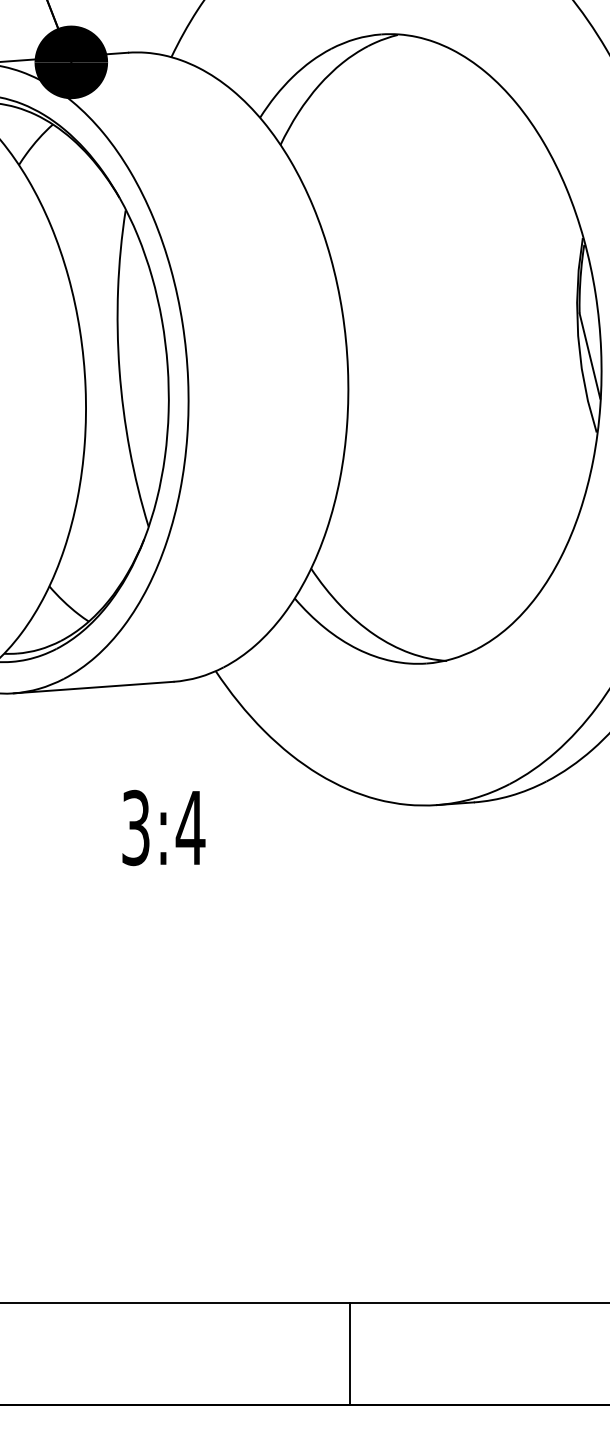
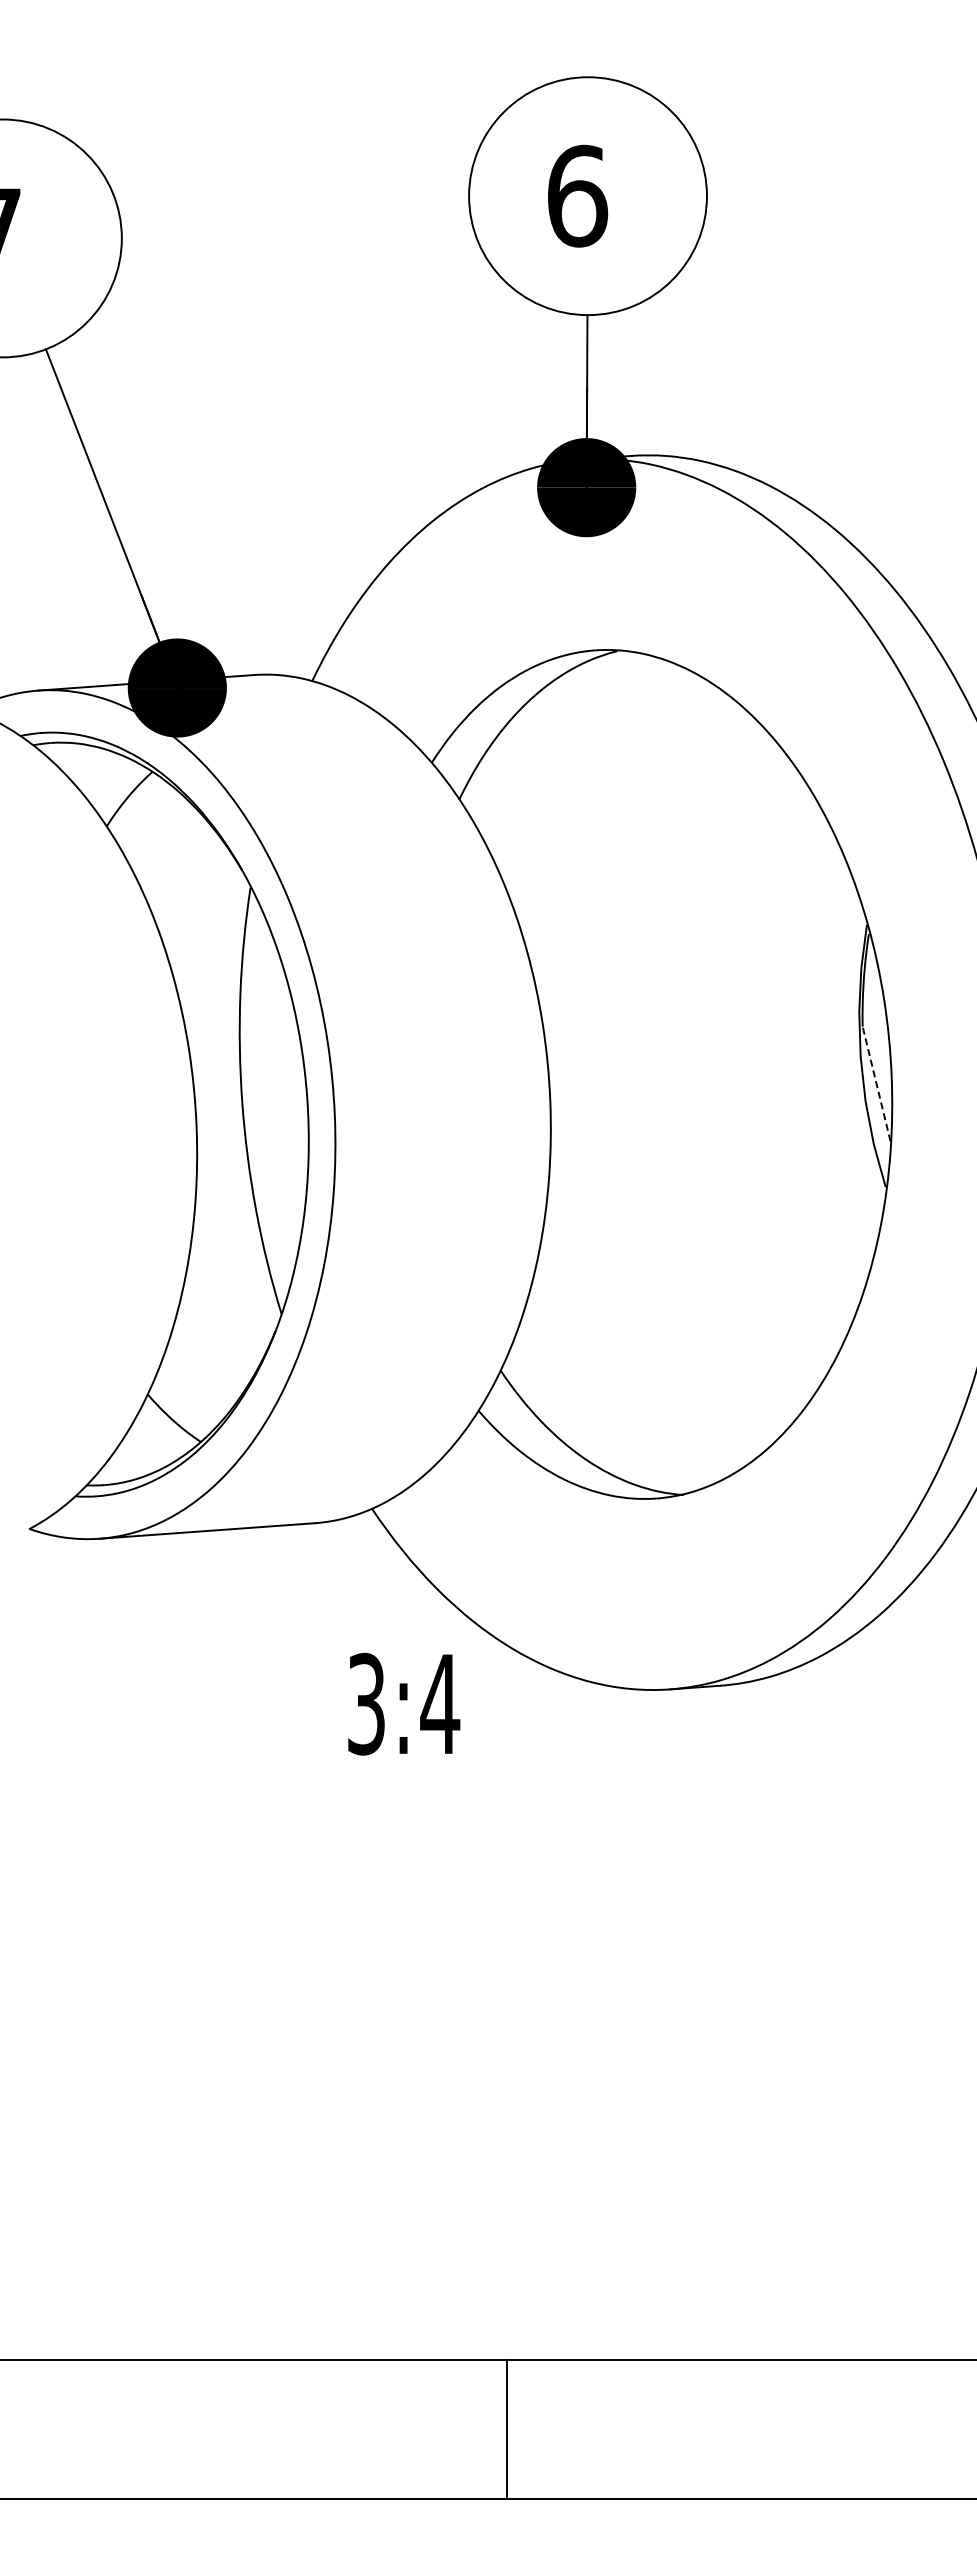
line: (589, 355) -> (876, 1083), solid -> dashed
text: (164, 827) -> (404, 1703), moved
line: (350, 1354) -> (507, 2429), moved

